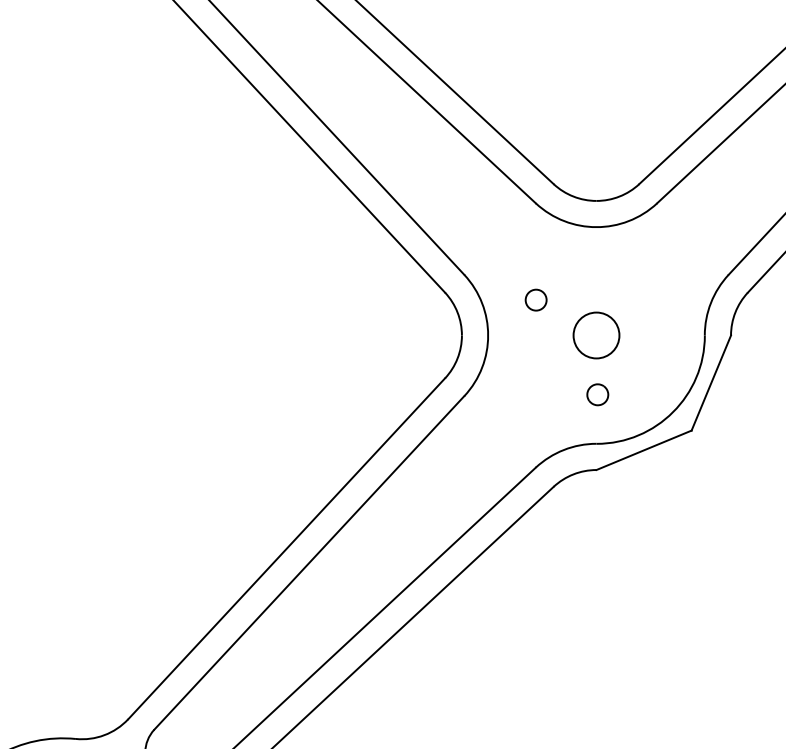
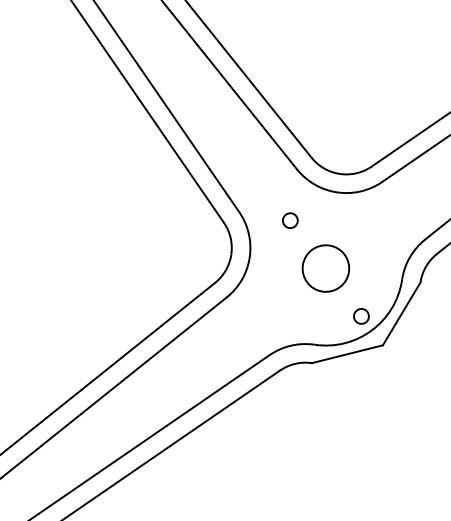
circle: (535, 299) -> (289, 220), moved
circle: (596, 335) -> (325, 268), size x1.43
part: (597, 394) -> (361, 316), moved

